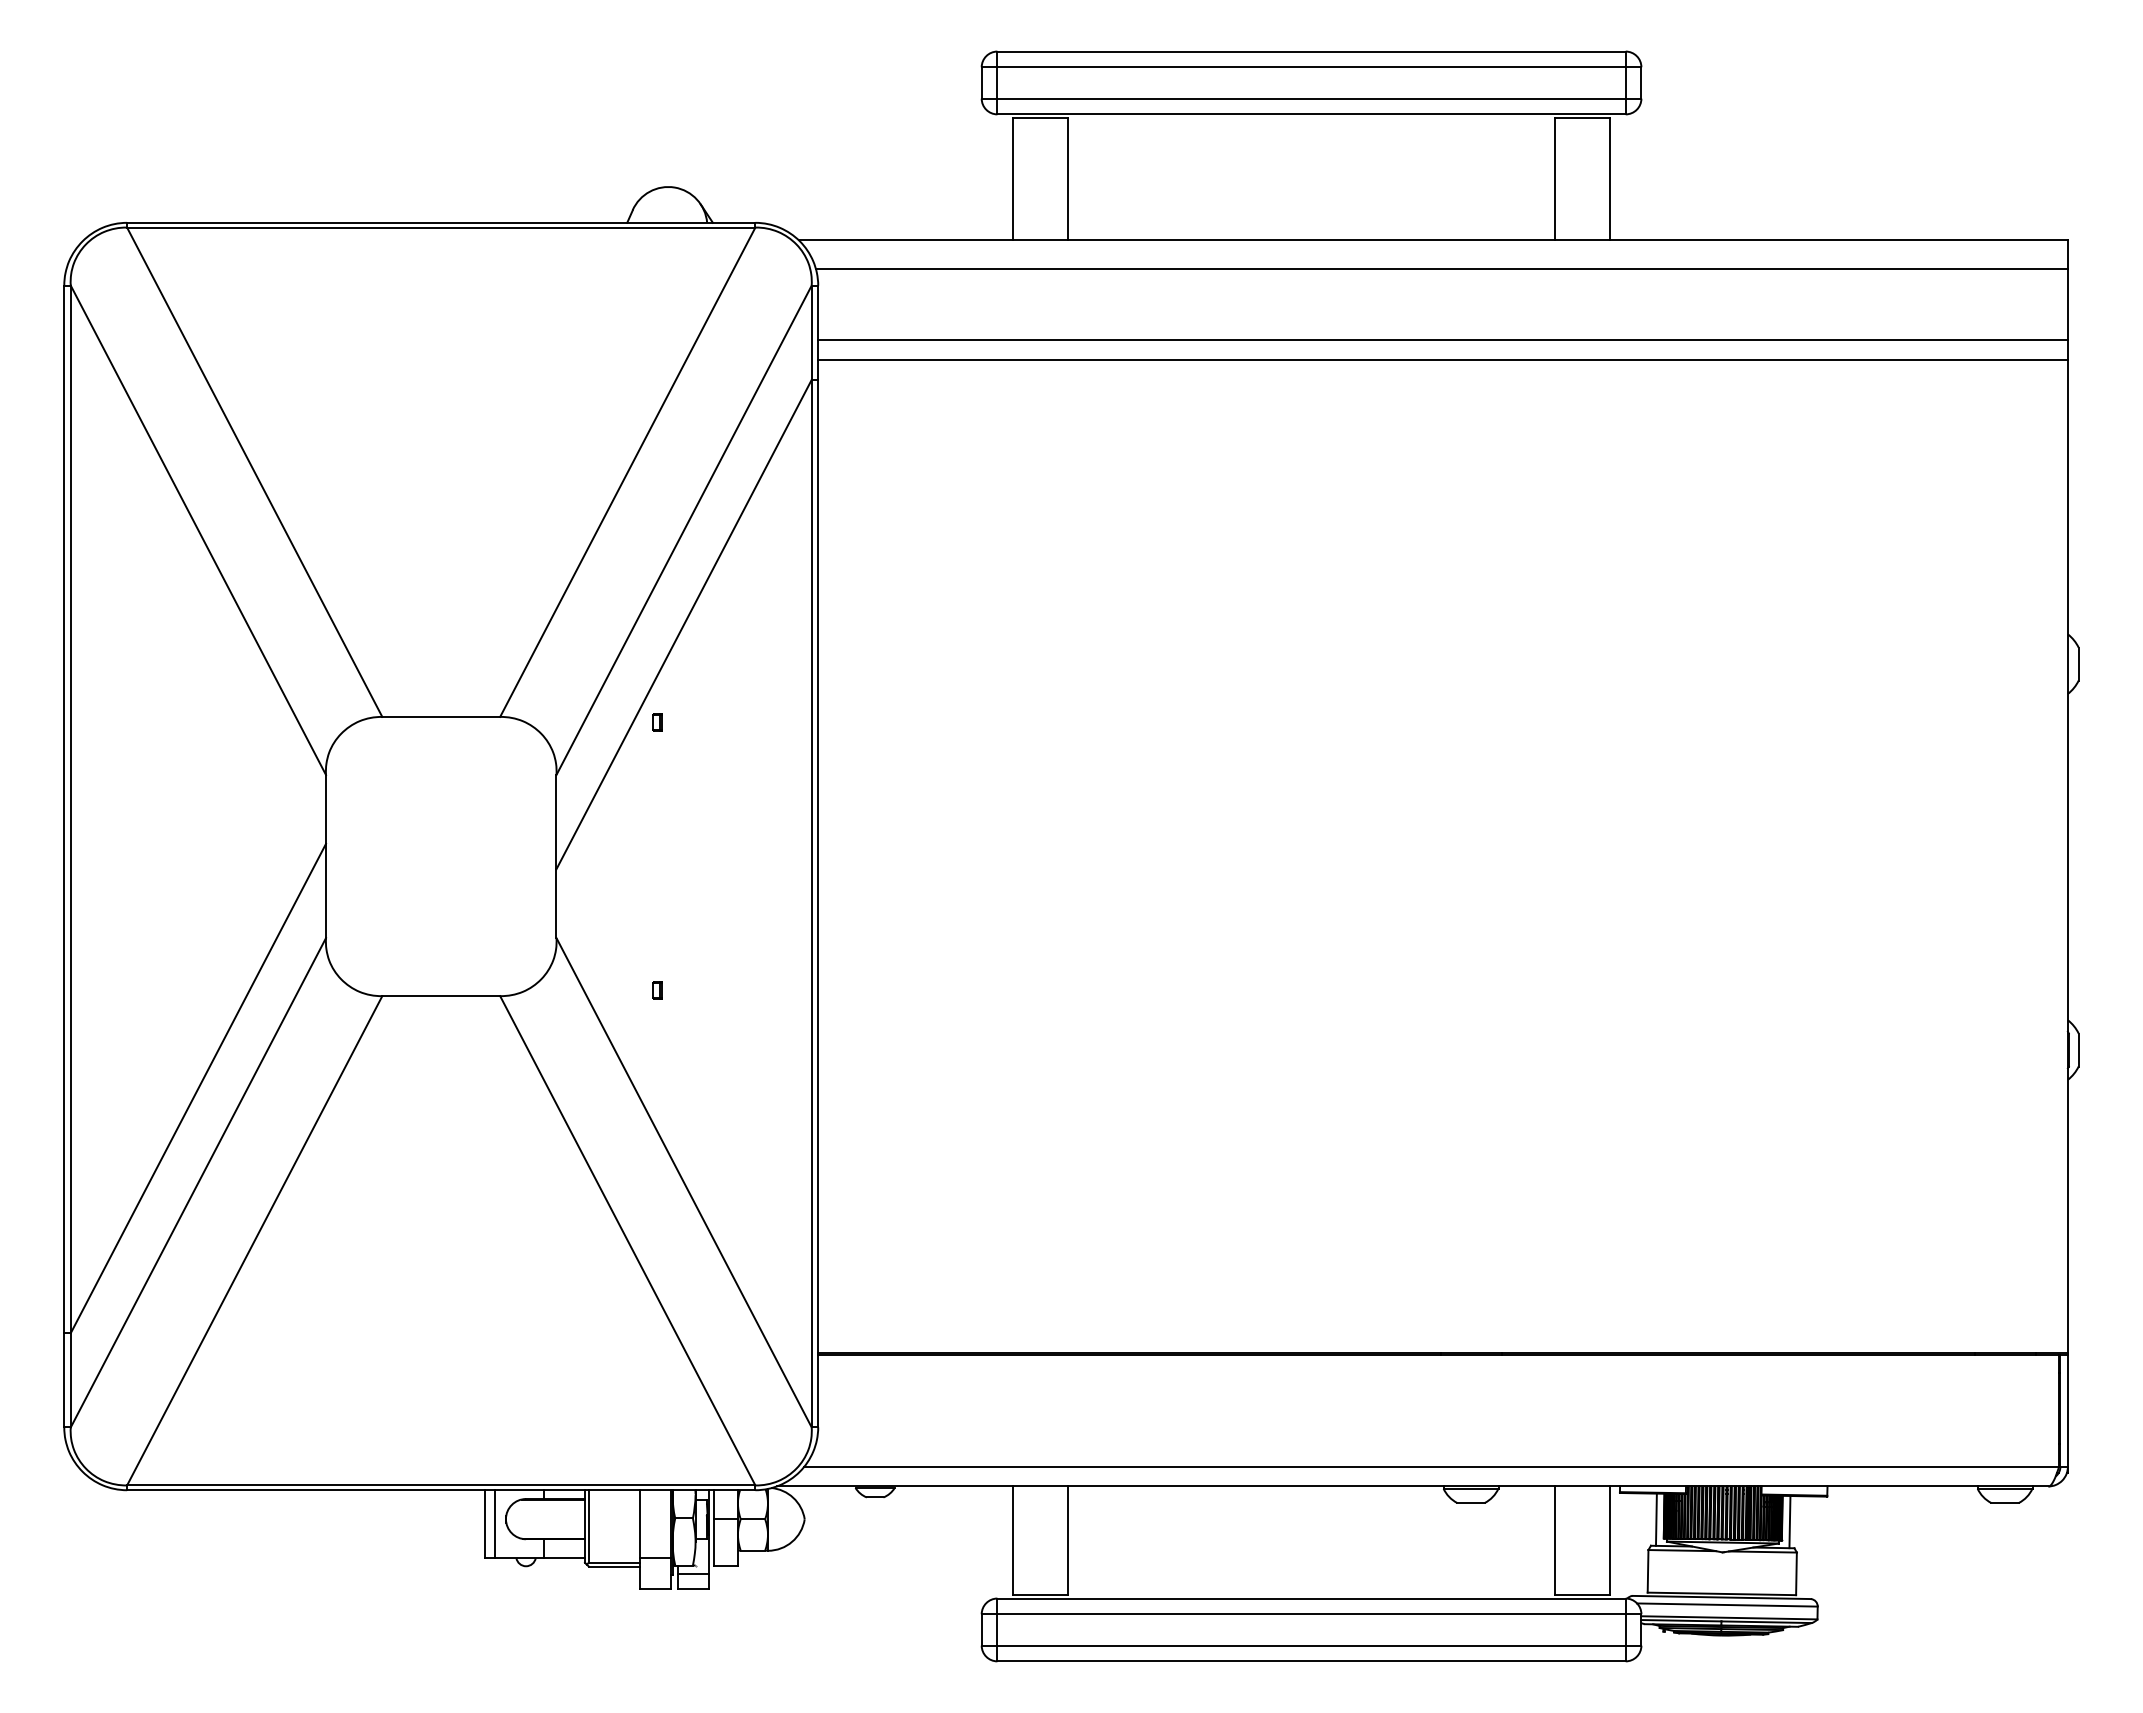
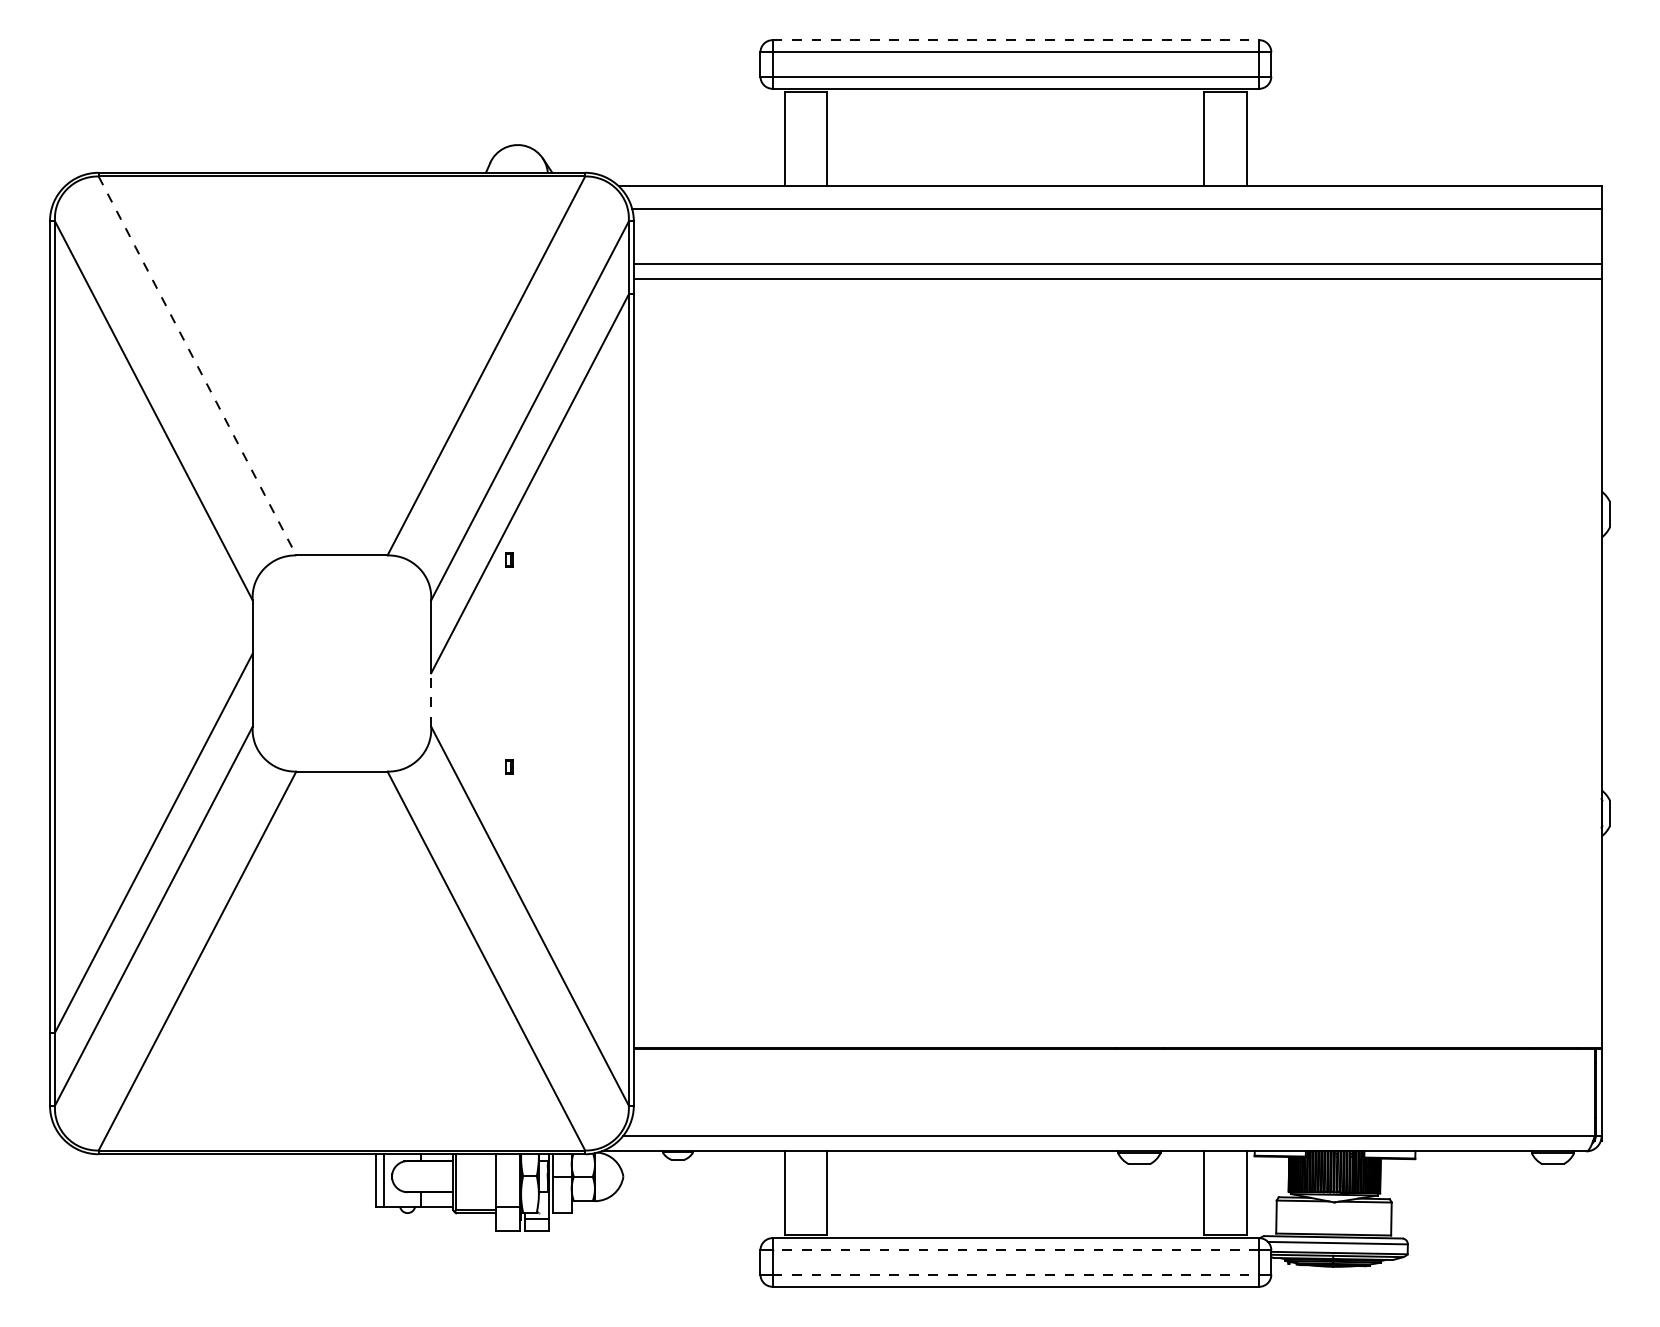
line: (1312, 51) -> (1016, 40), solid -> dashed
line: (254, 472) -> (197, 366), solid -> dashed
line: (556, 903) -> (431, 699), solid -> dashed
line: (1655, 1519) -> (1282, 1176), removed
line: (1789, 1522) -> (1386, 1179), removed
line: (1311, 1614) -> (1015, 1250), solid -> dashed
line: (1312, 1645) -> (1016, 1274), solid -> dashed

